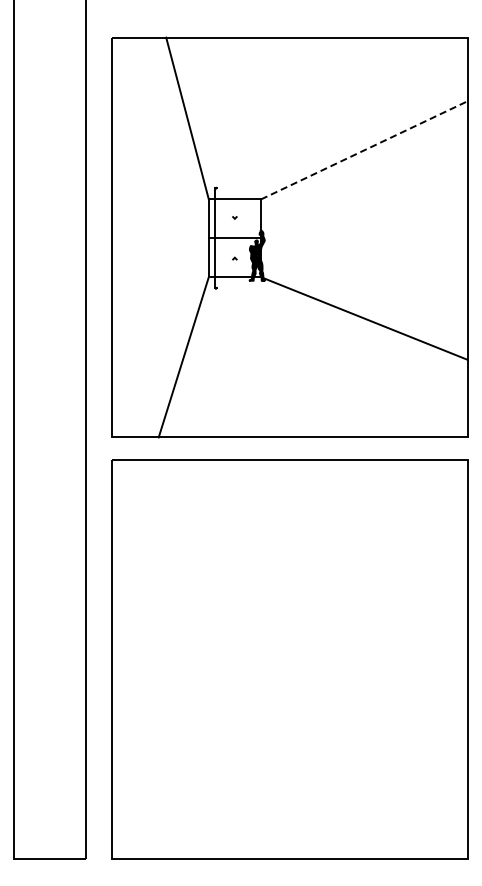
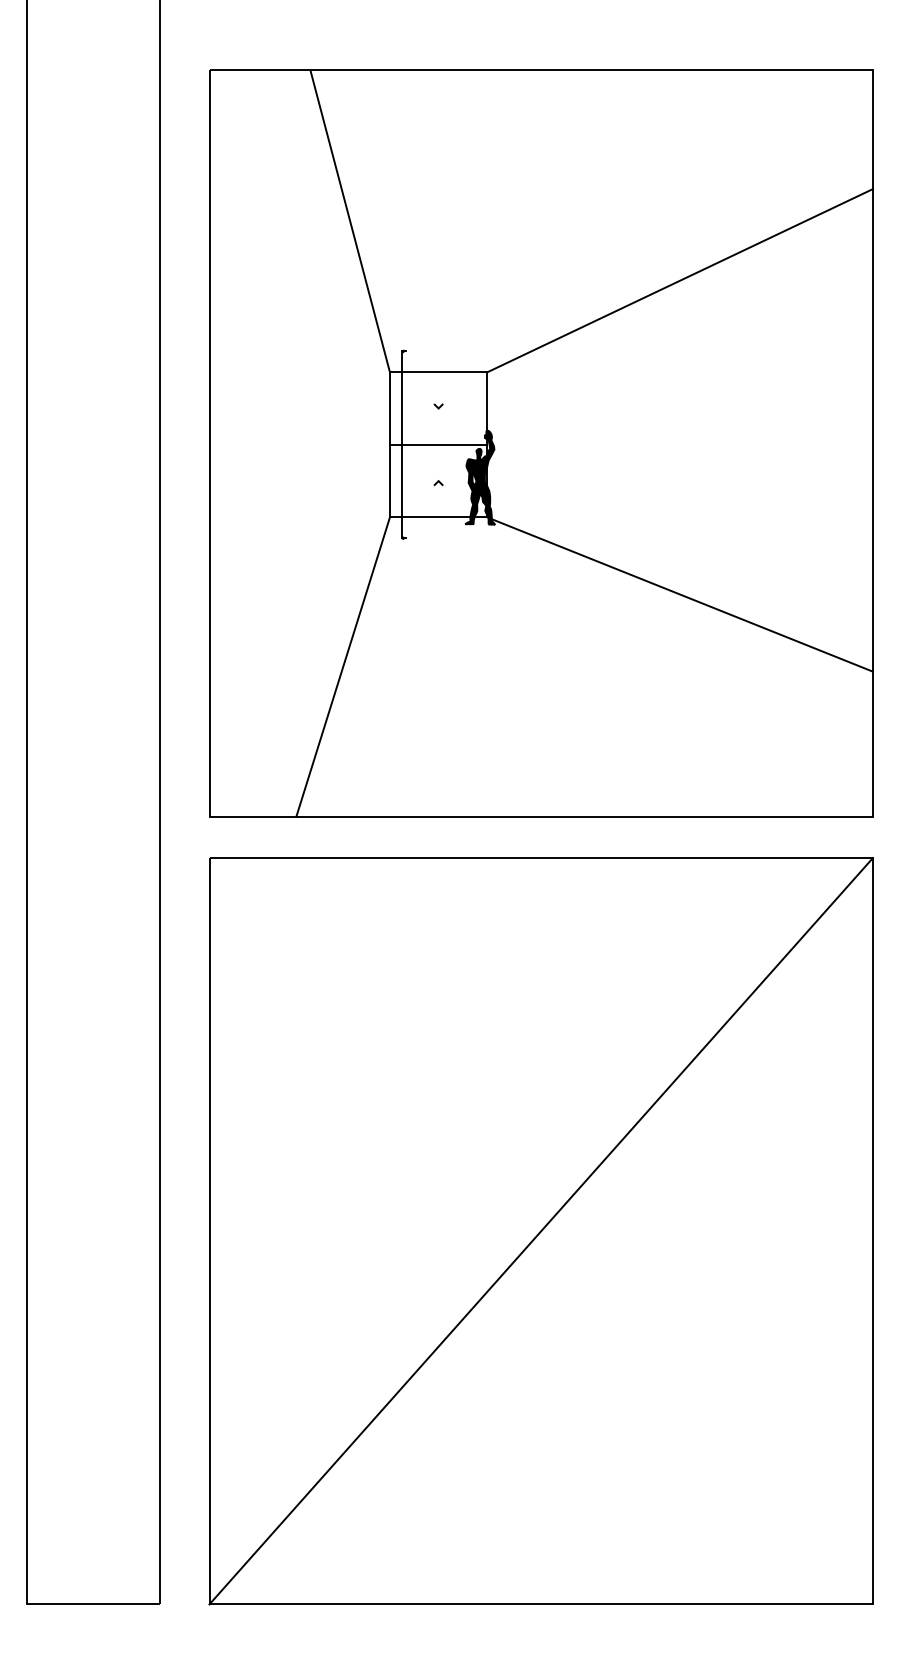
line: (364, 150) -> (680, 280), dashed -> solid
line: (289, 659) -> (540, 1231), added

